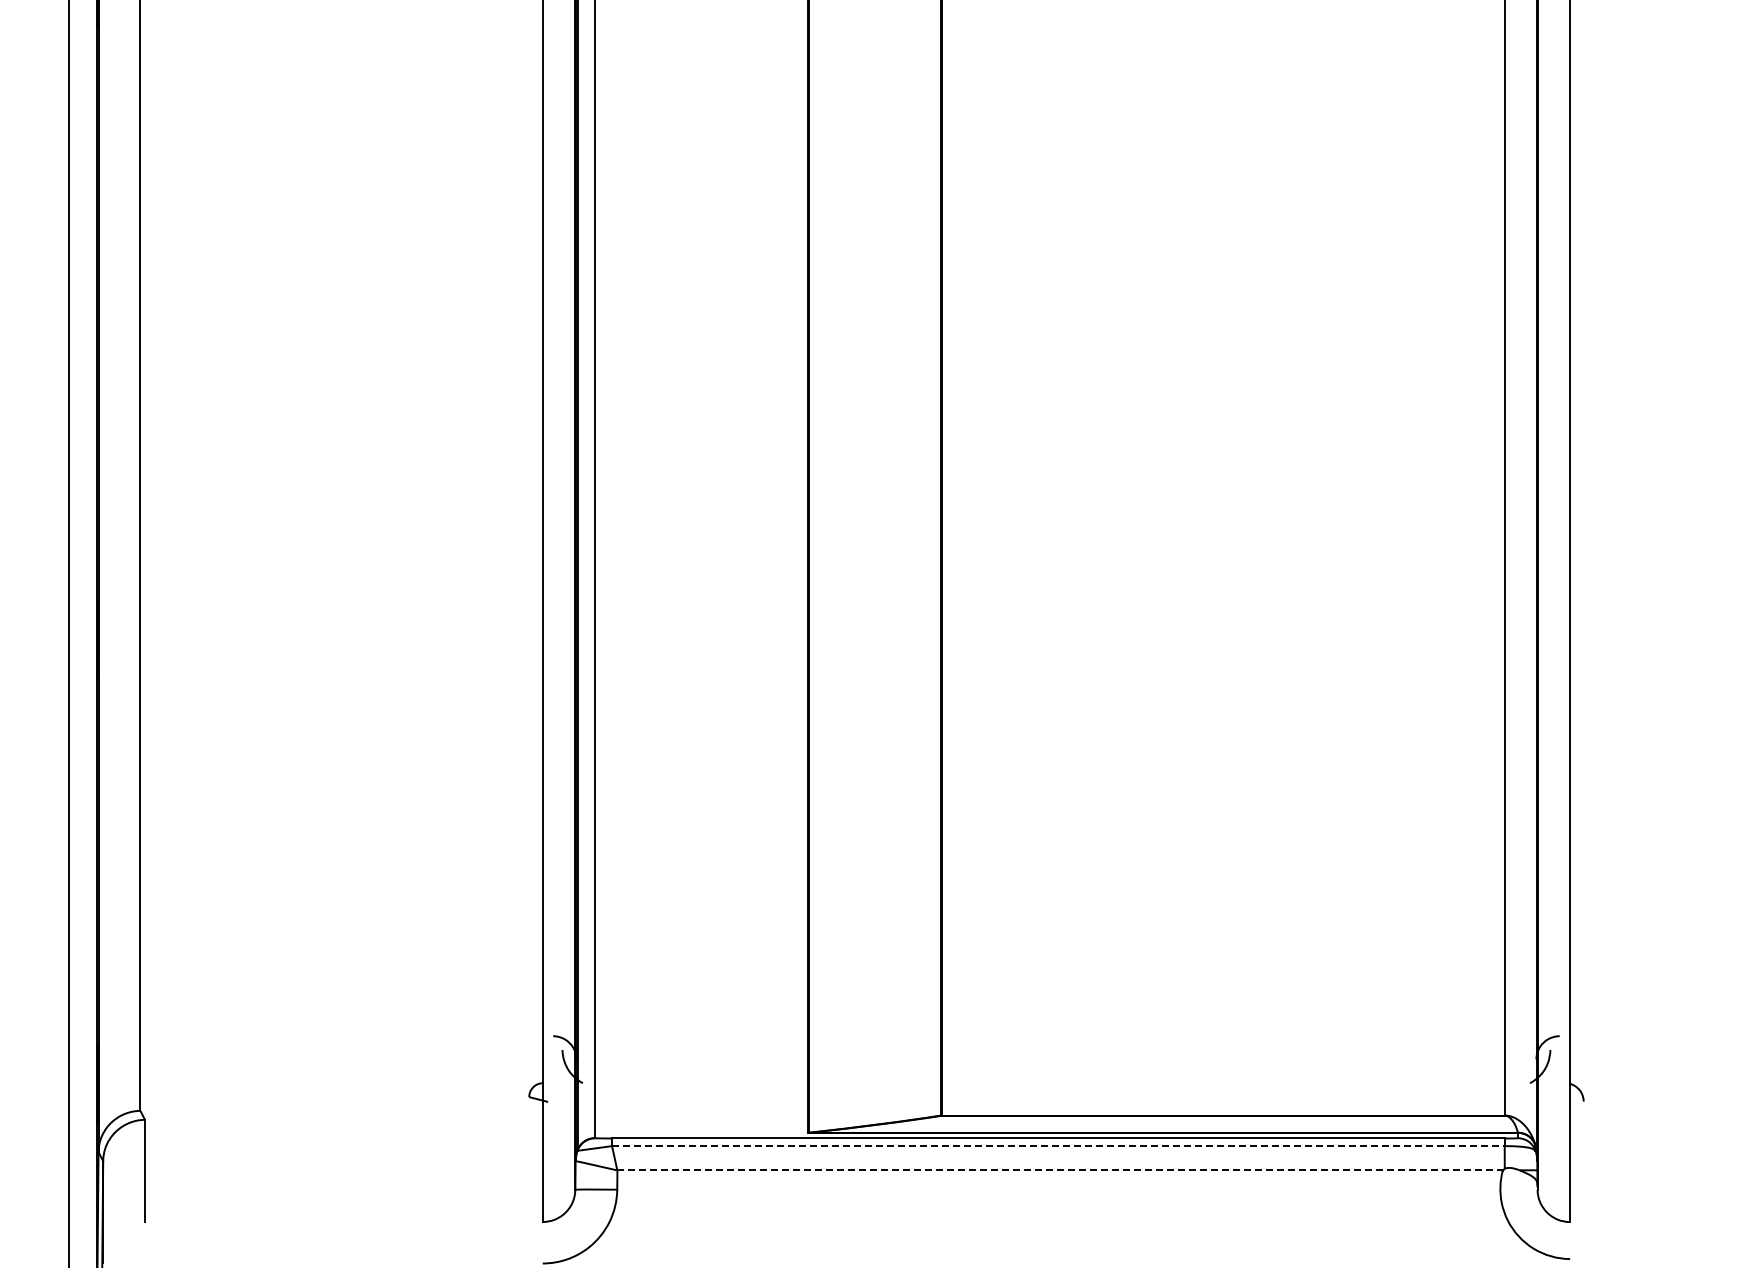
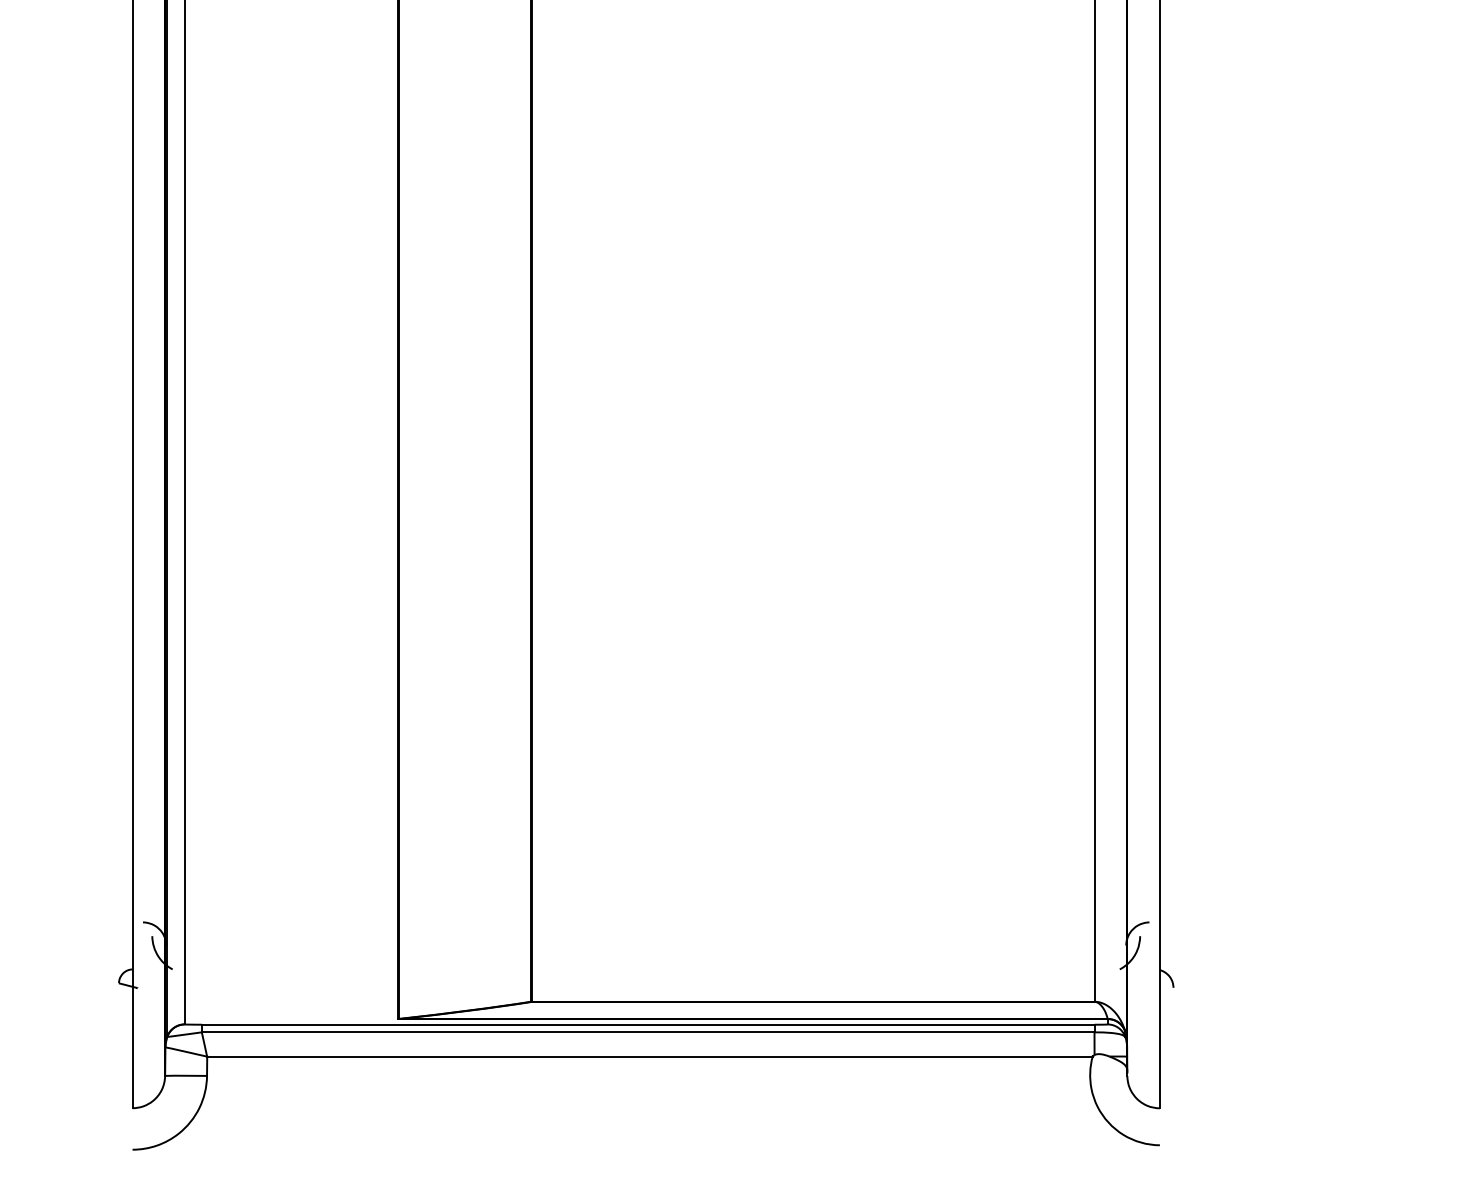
line: (1058, 1146) -> (648, 1032), dashed -> solid
line: (1060, 1170) -> (650, 1056), dashed -> solid

